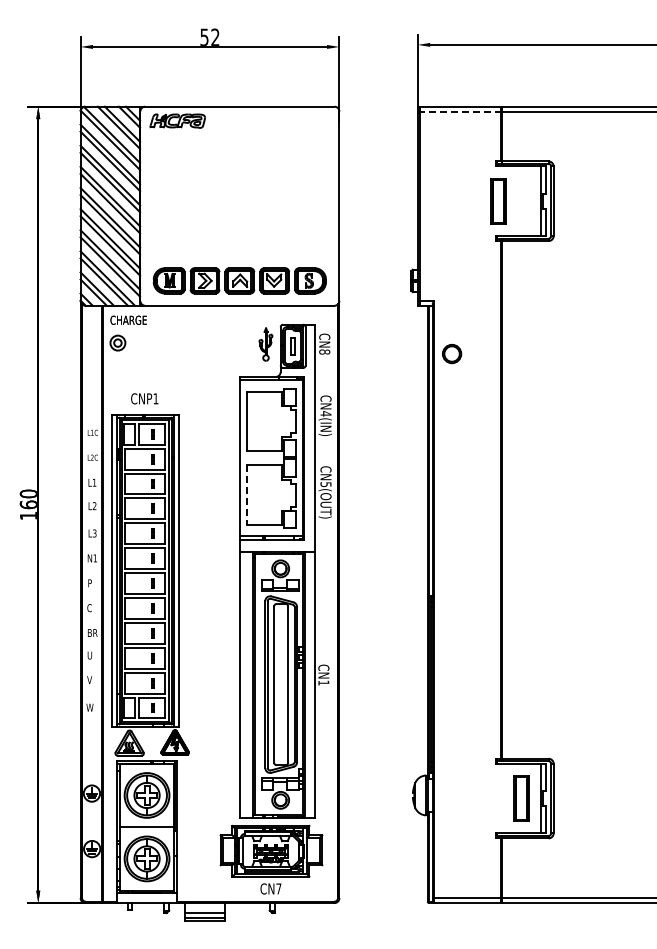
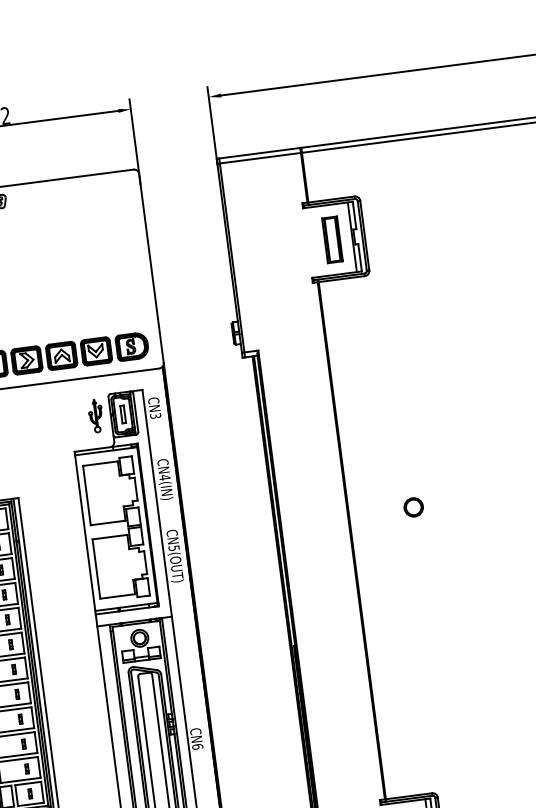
line: (460, 111) -> (260, 158), dashed -> solid
part: (498, 201) -> (332, 240), moved
text: (324, 351) -> (155, 415), CN8 -> CN3
part: (452, 354) -> (414, 507), moved
line: (246, 495) -> (96, 569), dashed -> solid
text: (323, 682) -> (197, 746), CN1 -> CN6

